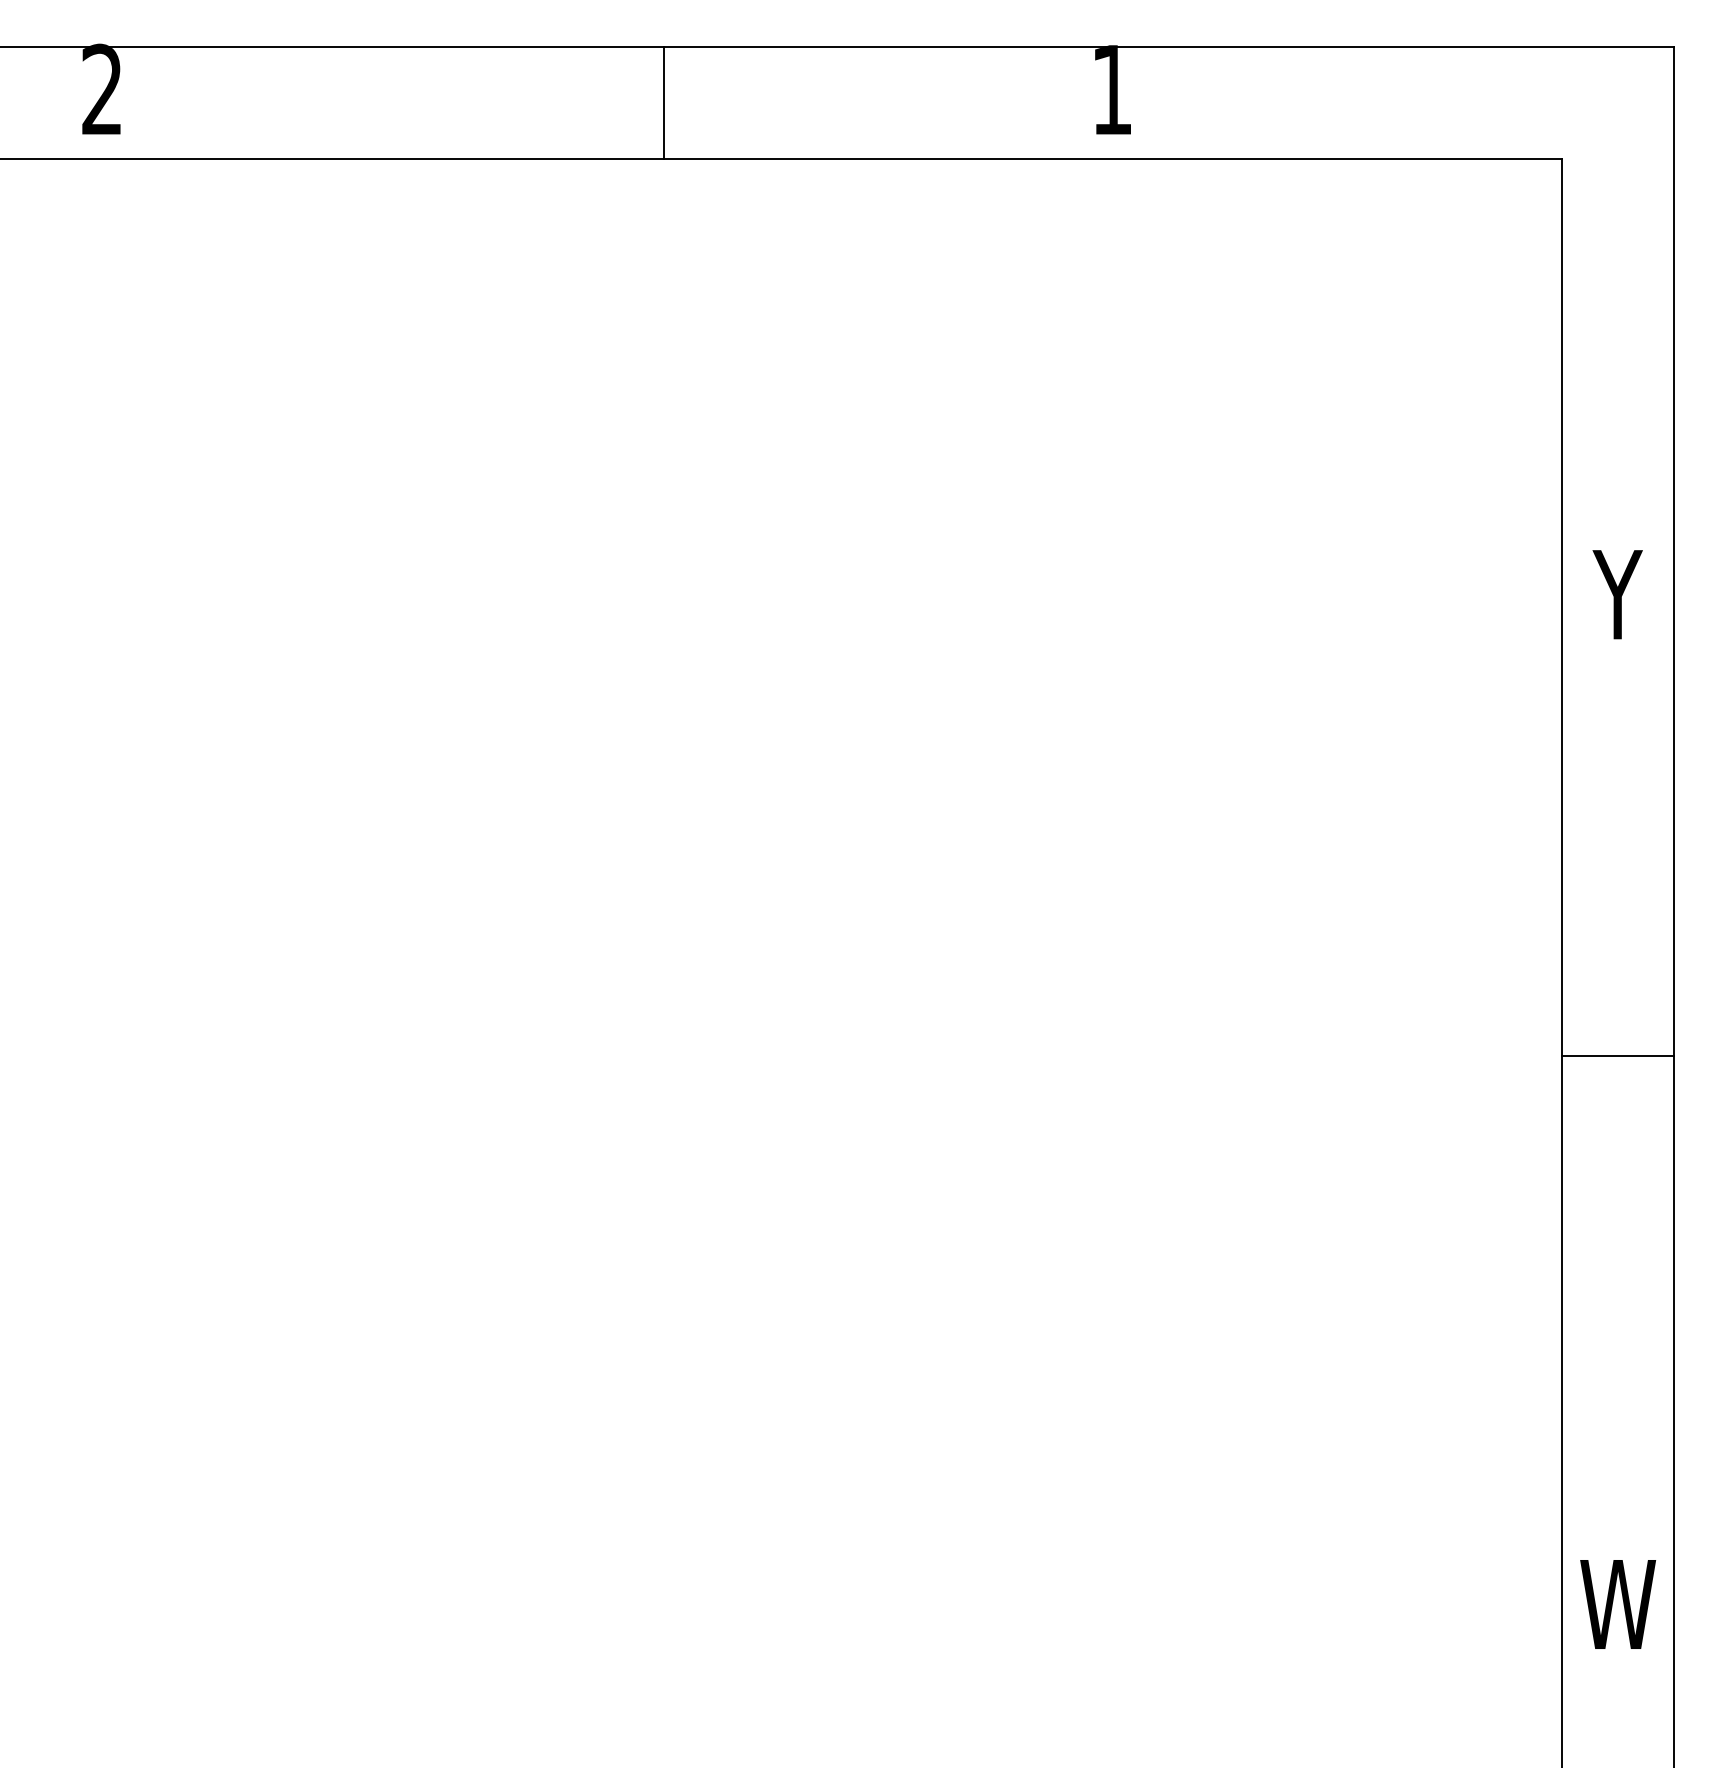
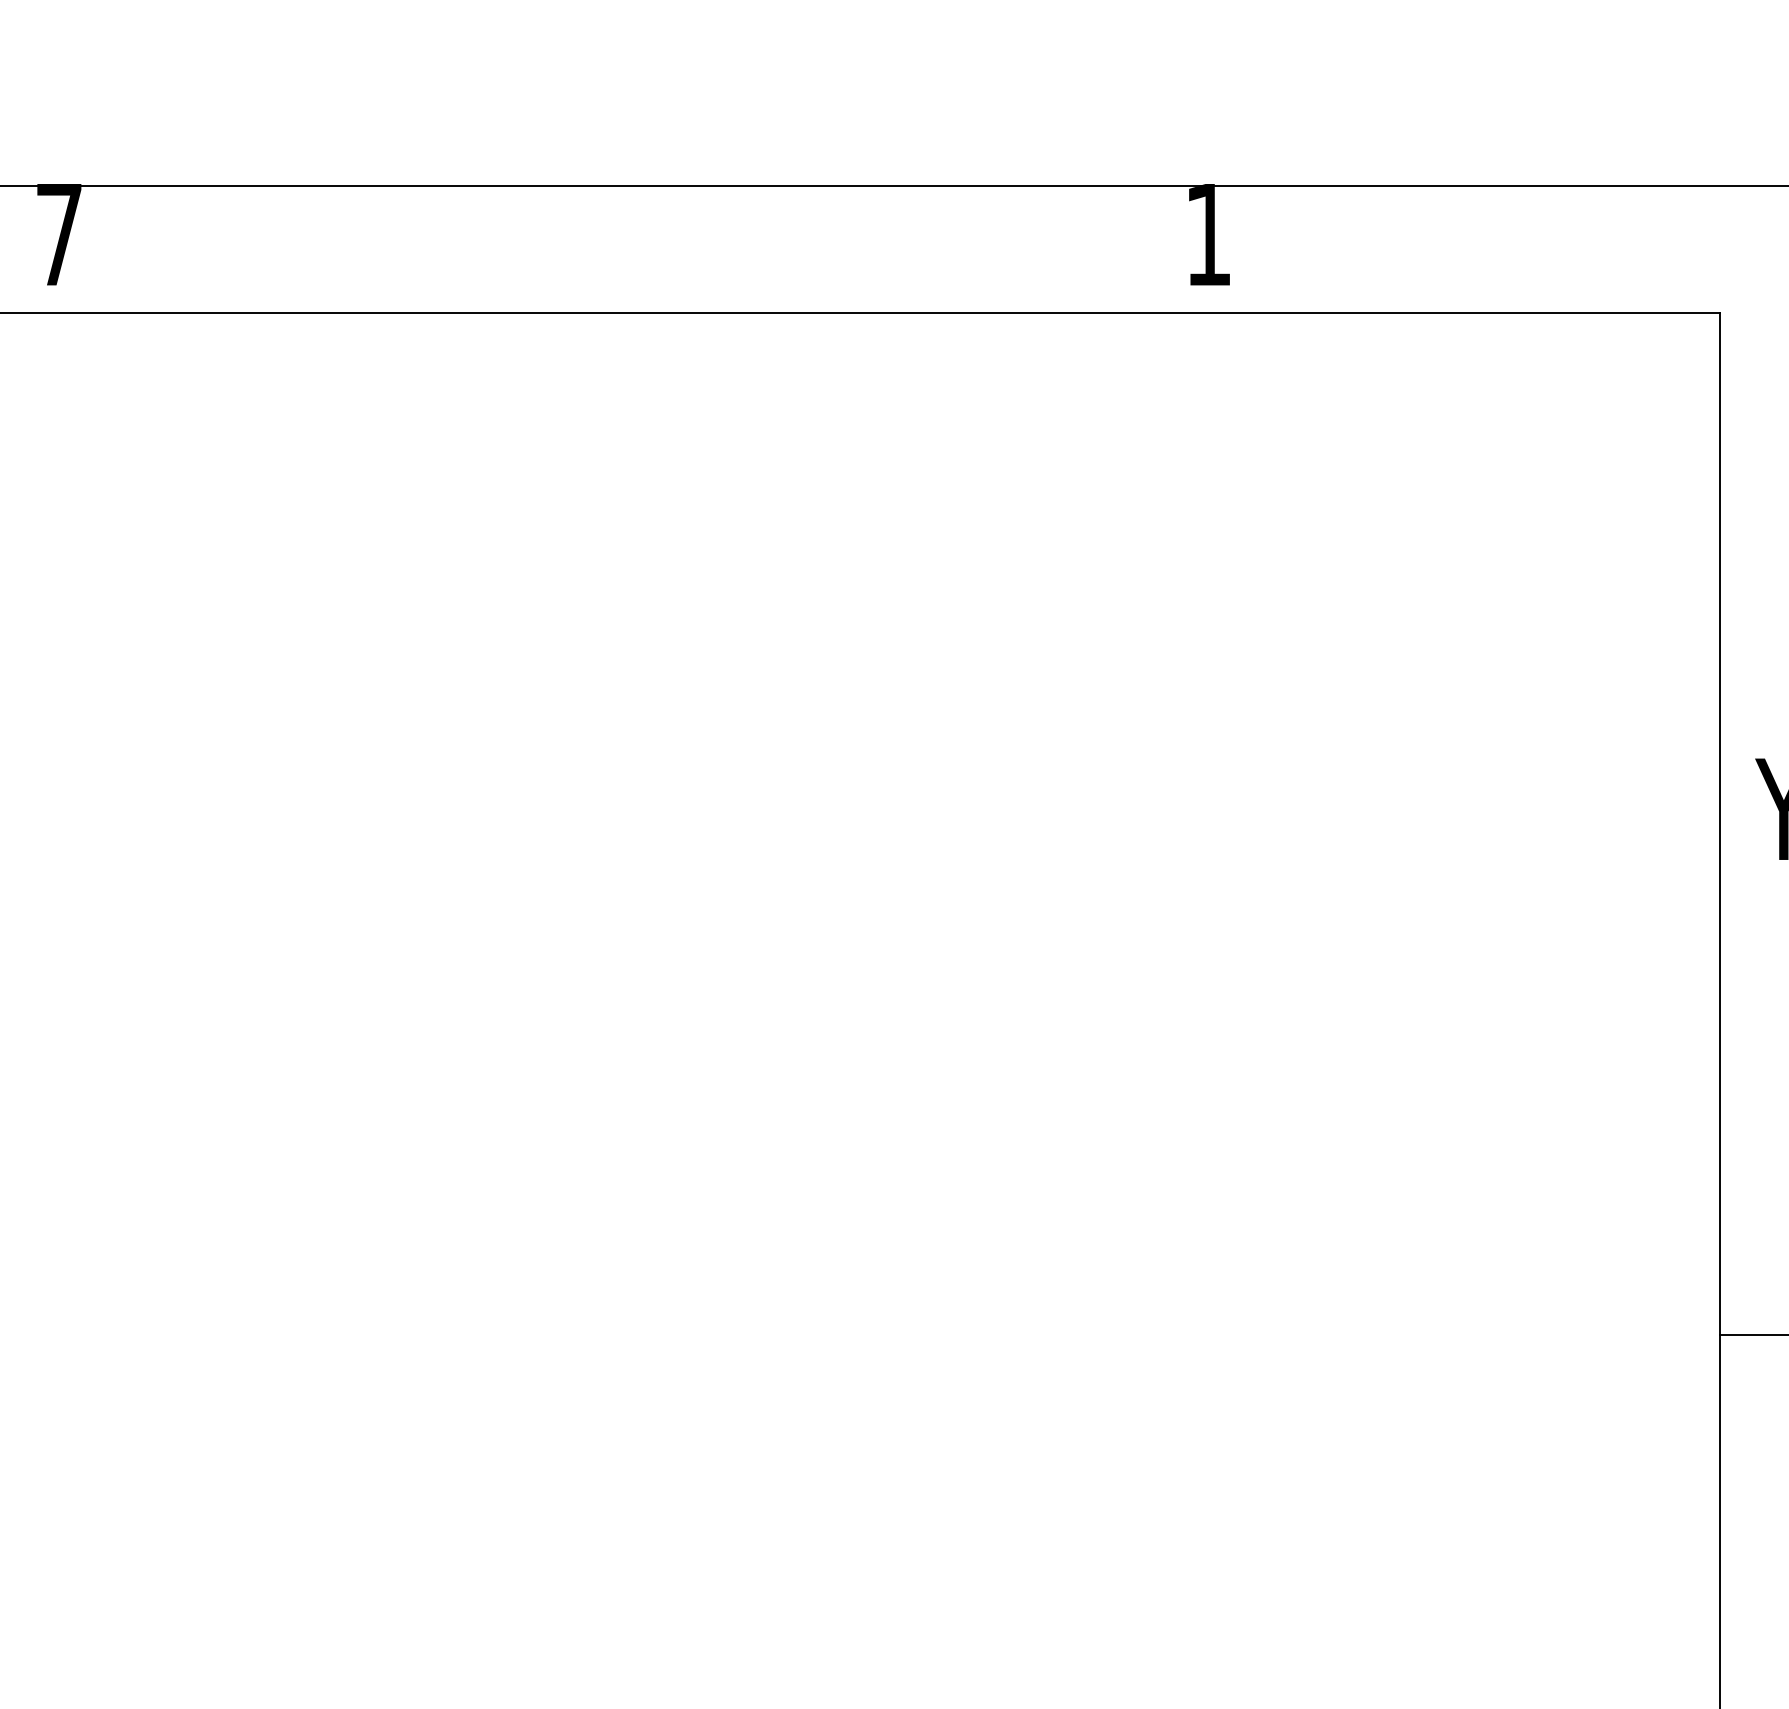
text: (101, 88) -> (58, 233), 2 -> 7
line: (664, 102) -> (699, 249), removed

